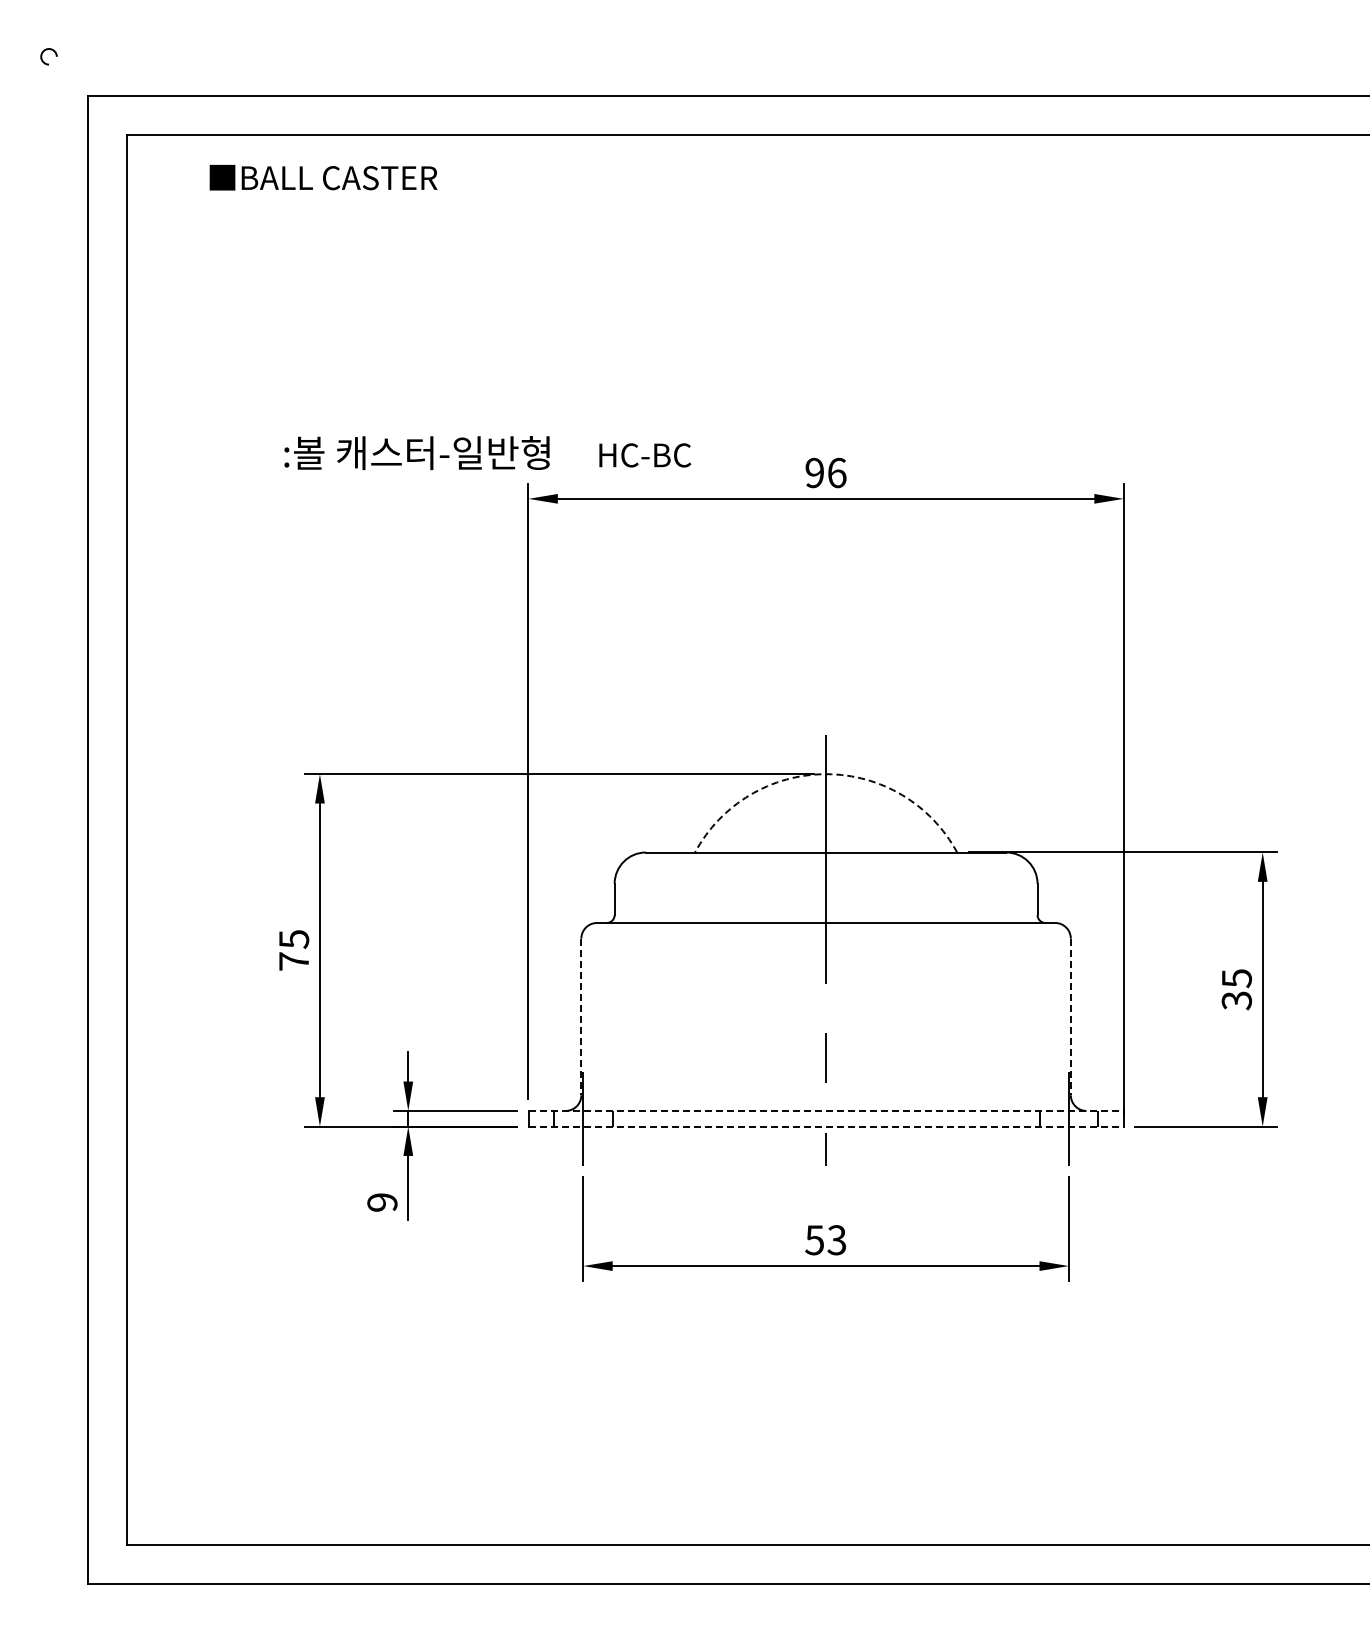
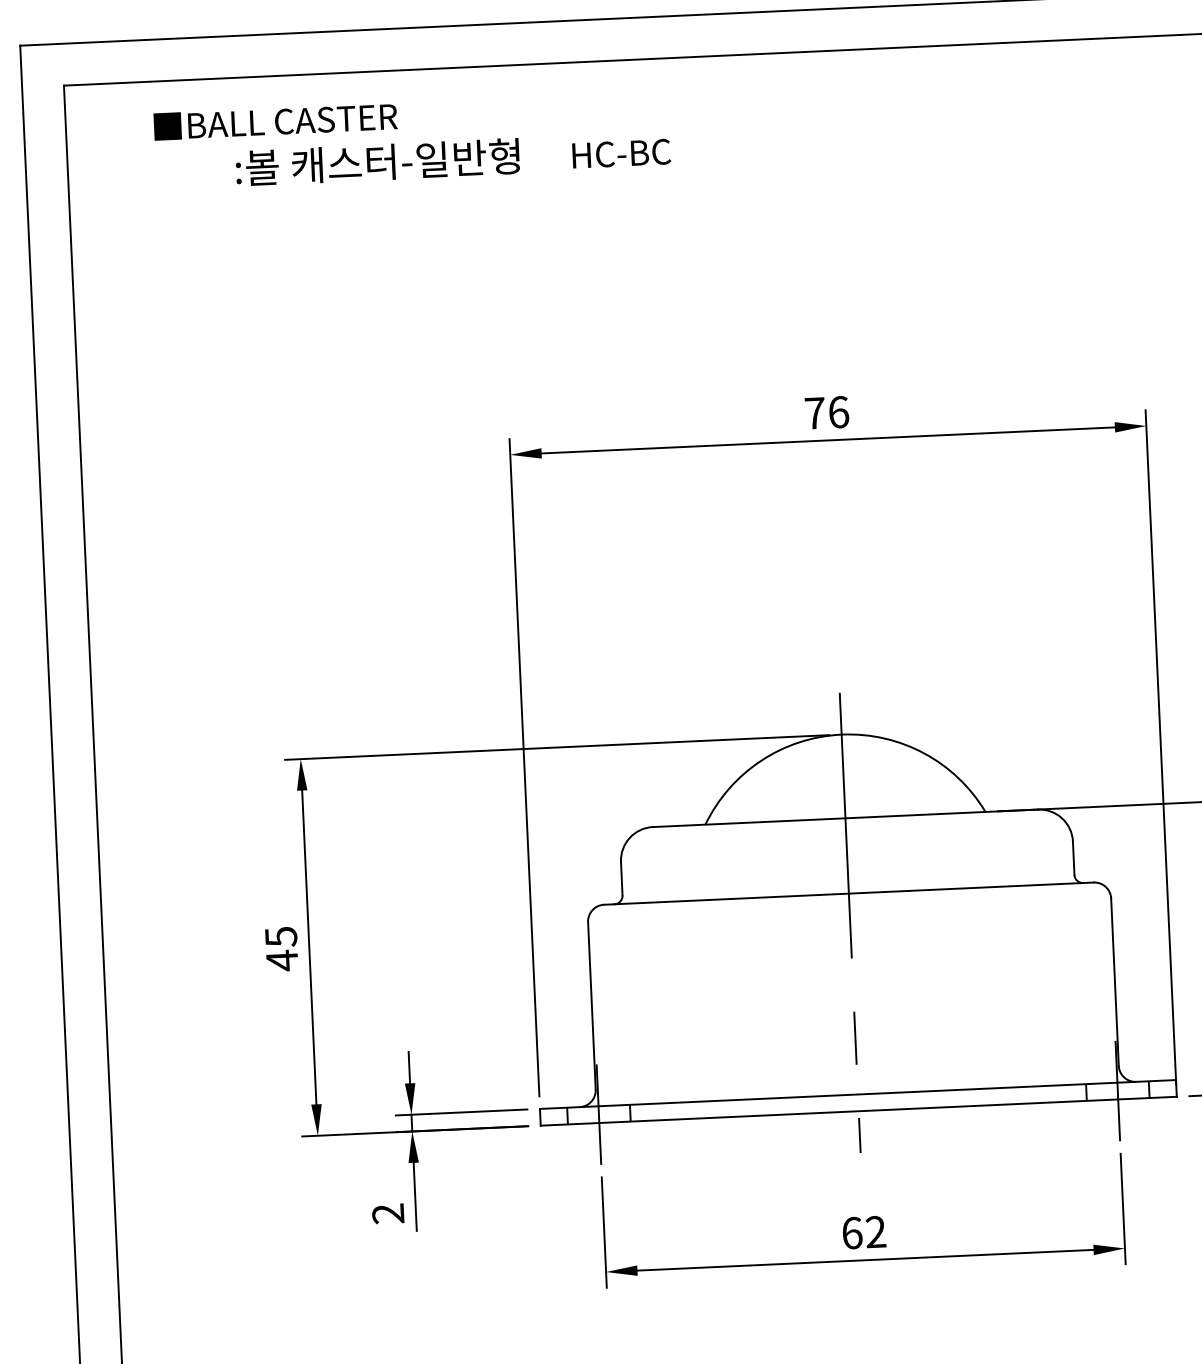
text: (487, 453) -> (452, 159), moved
text: (814, 472) -> (814, 412), 96 -> 76
arc: (826, 774) -> (842, 734), dashed -> solid
text: (293, 961) -> (281, 960), 75 -> 45
line: (581, 1017) -> (592, 1006), dashed -> solid
line: (1070, 1017) -> (1114, 982), dashed -> solid
line: (826, 1110) -> (858, 1093), dashed -> solid
line: (826, 1126) -> (859, 1111), dashed -> solid
text: (382, 1202) -> (388, 1213), 9 -> 2
text: (825, 1240) -> (863, 1232), 53 -> 62

